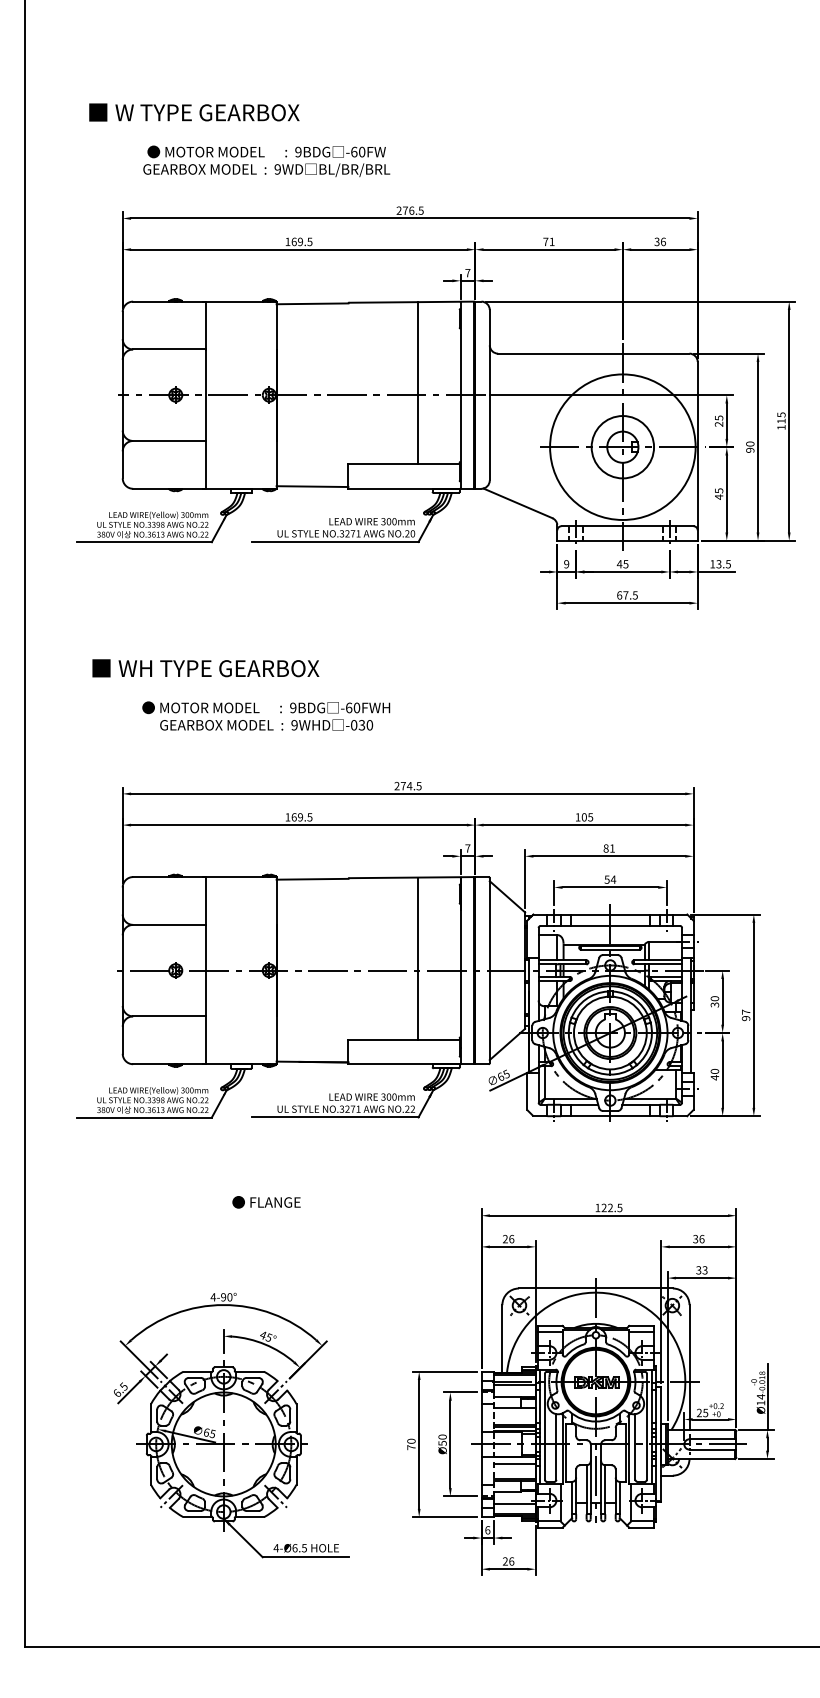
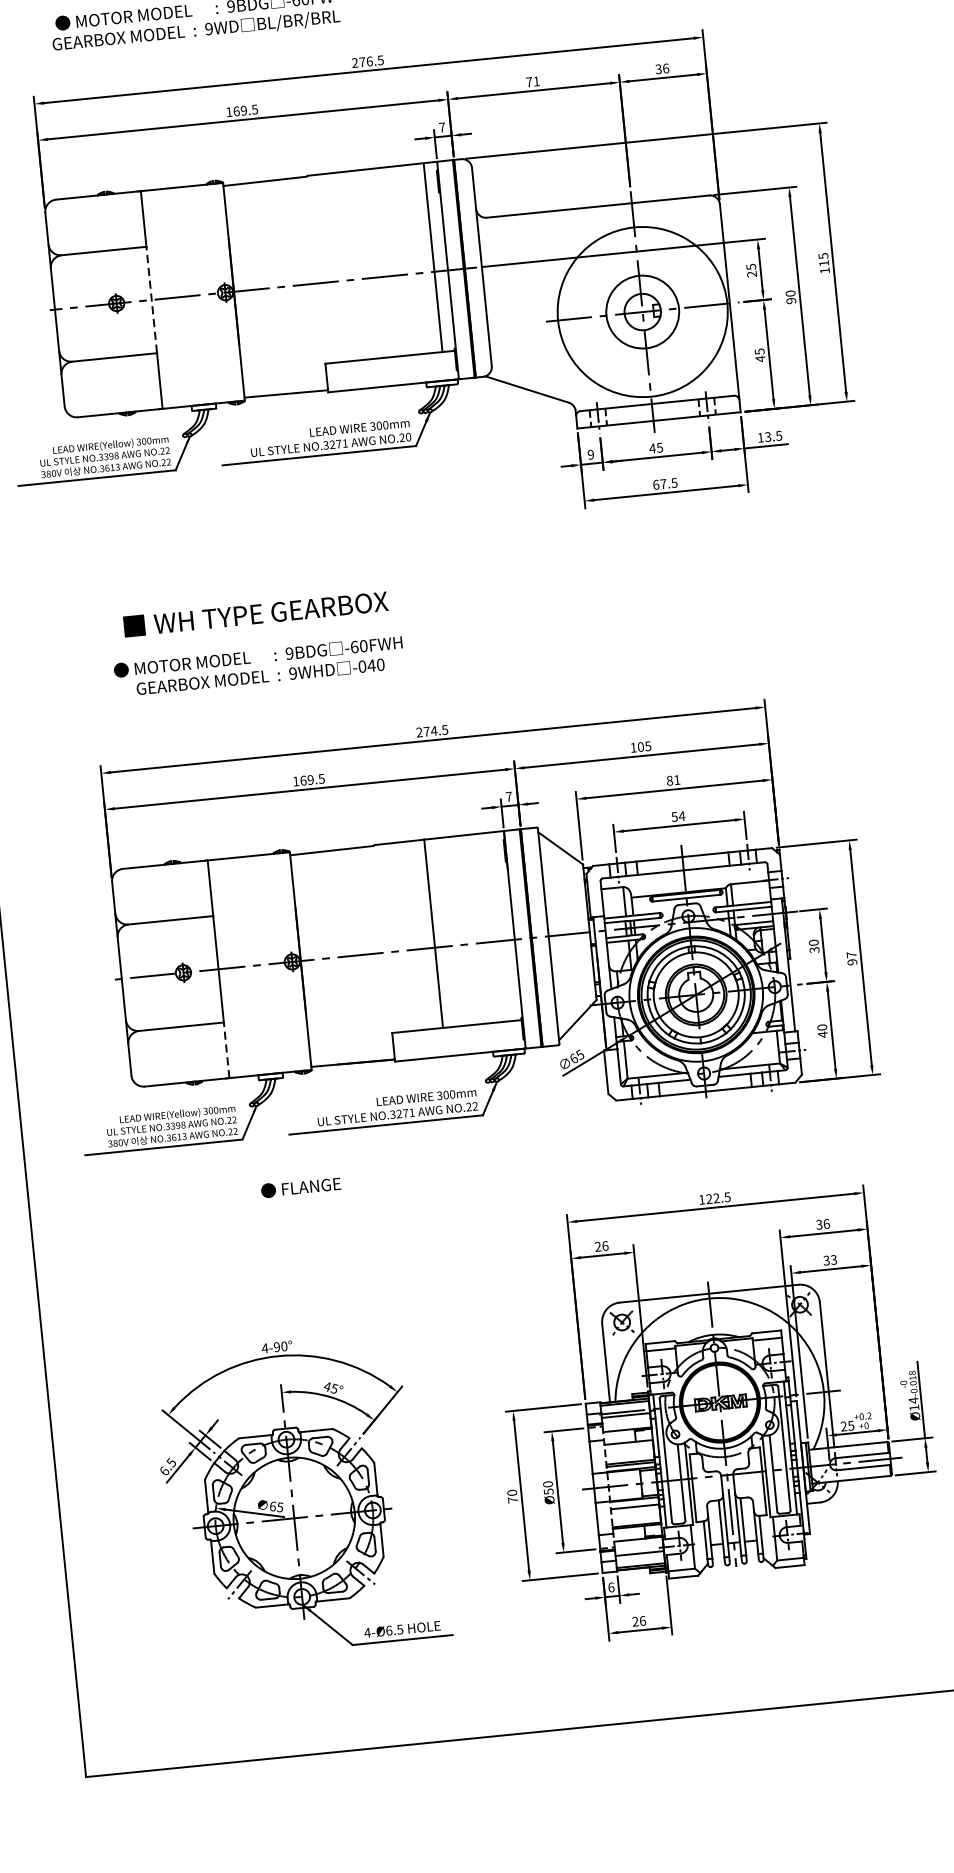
line: (418, 383) -> (433, 258), moved
line: (205, 394) -> (151, 299), solid -> dashed
text: (205, 668) -> (255, 614), moved
text: (361, 725) -> (371, 666), -030 -> -040
line: (418, 958) -> (434, 933), moved
line: (205, 1039) -> (226, 1049), solid -> dashed
text: (266, 1202) -> (300, 1187), moved

